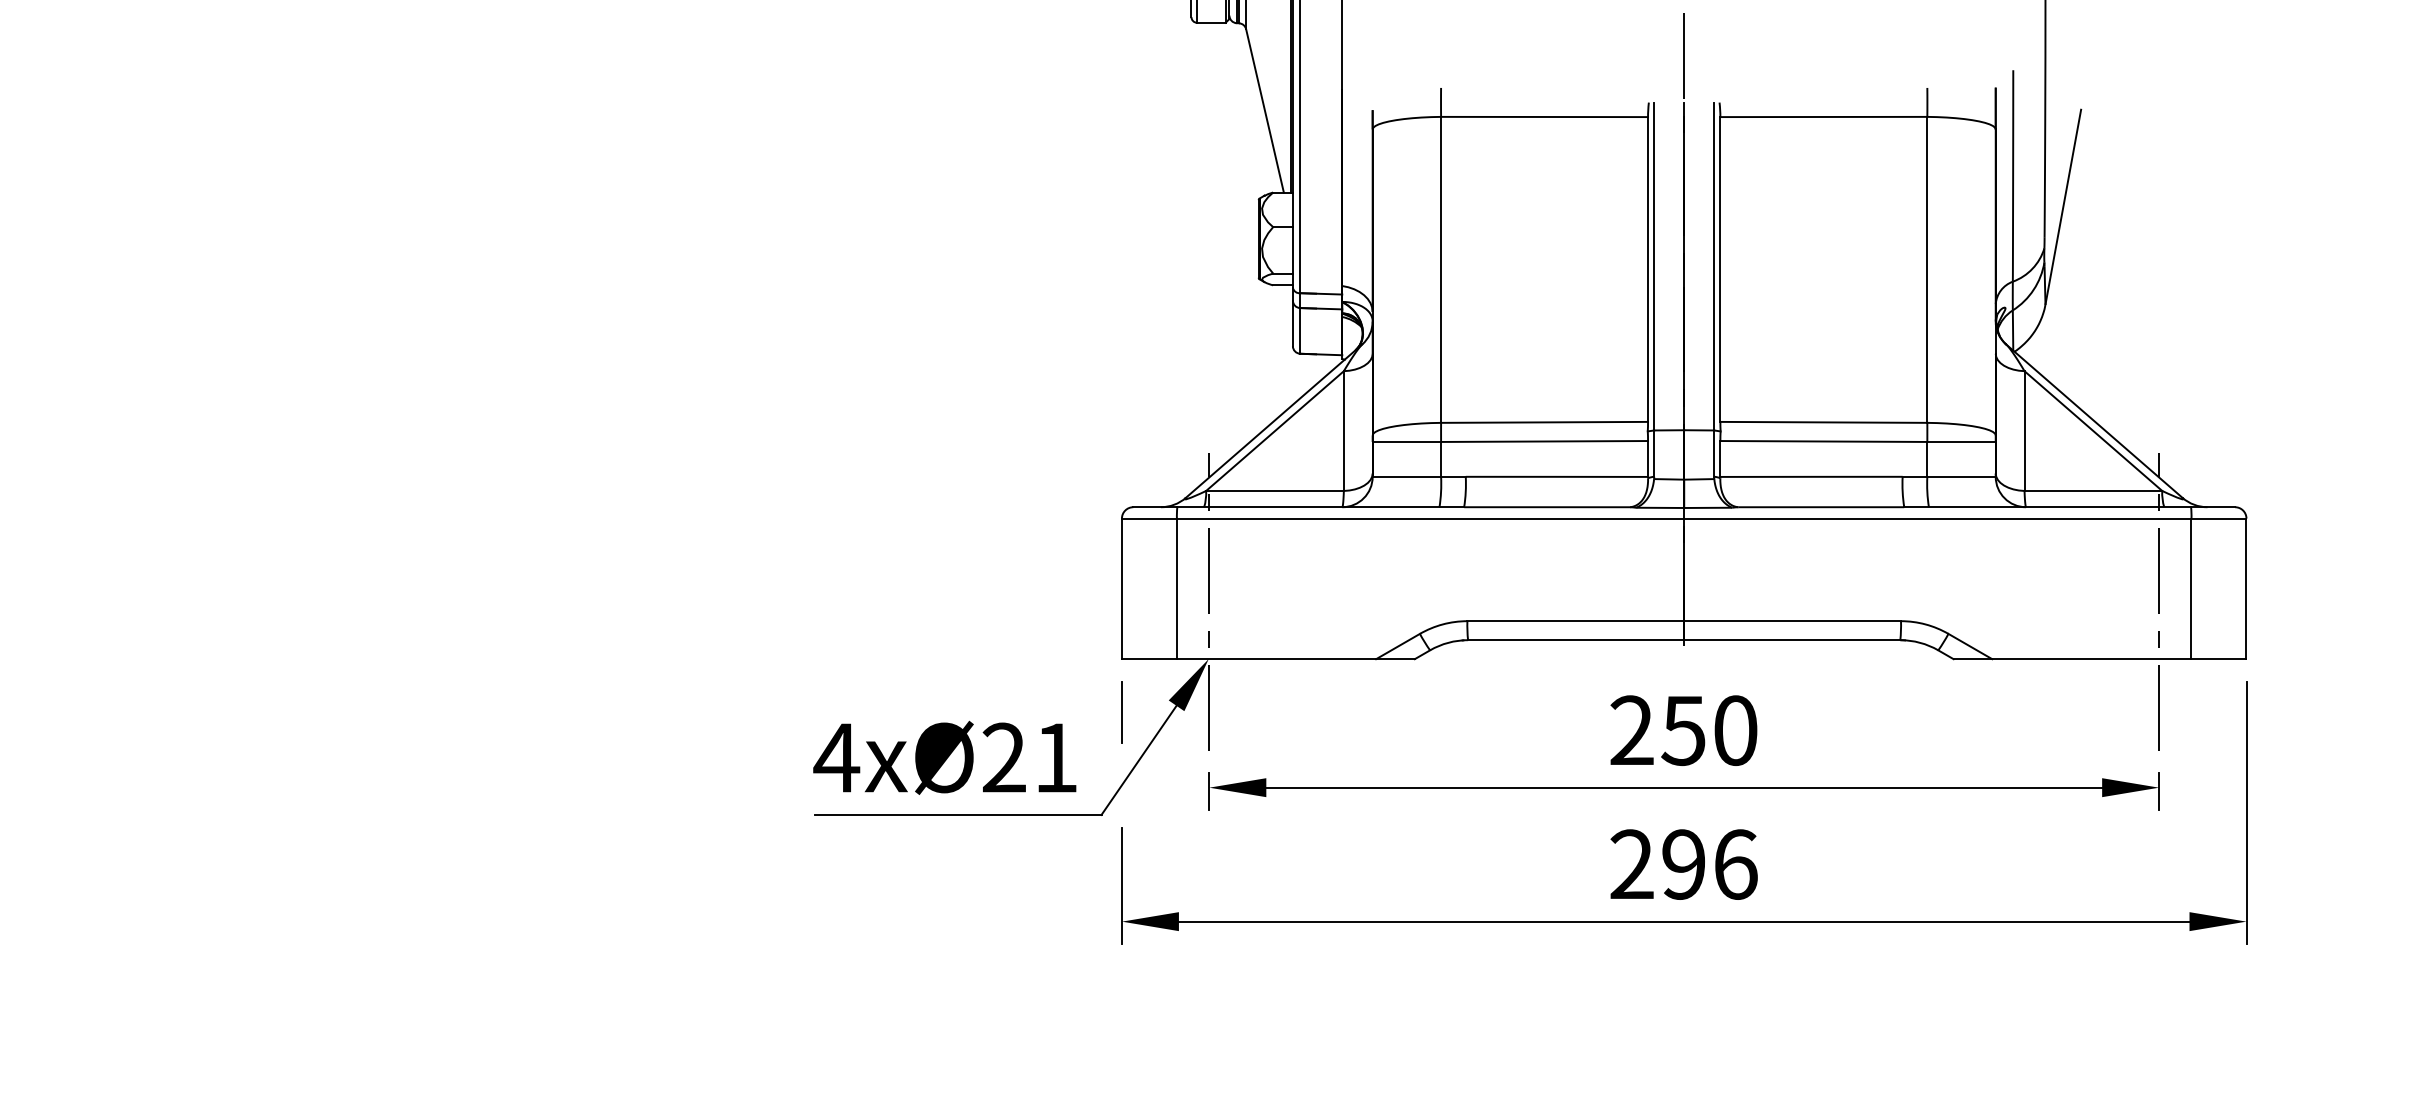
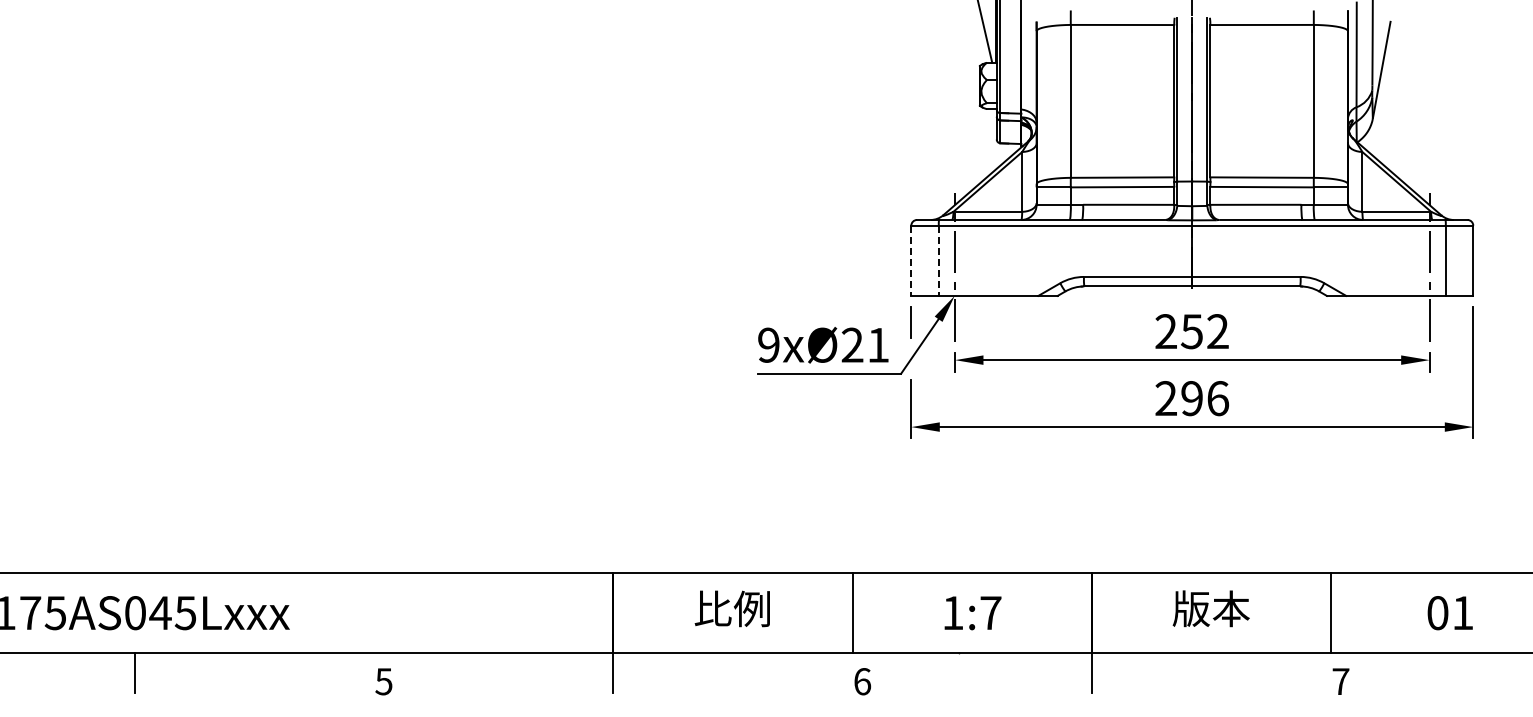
line: (1122, 590) -> (911, 261), solid -> dashed
line: (1176, 590) -> (938, 261), solid -> dashed
text: (1734, 730) -> (1217, 331), 250 -> 252
text: (836, 756) -> (768, 344), 4xØ21 -> 9xØ21

